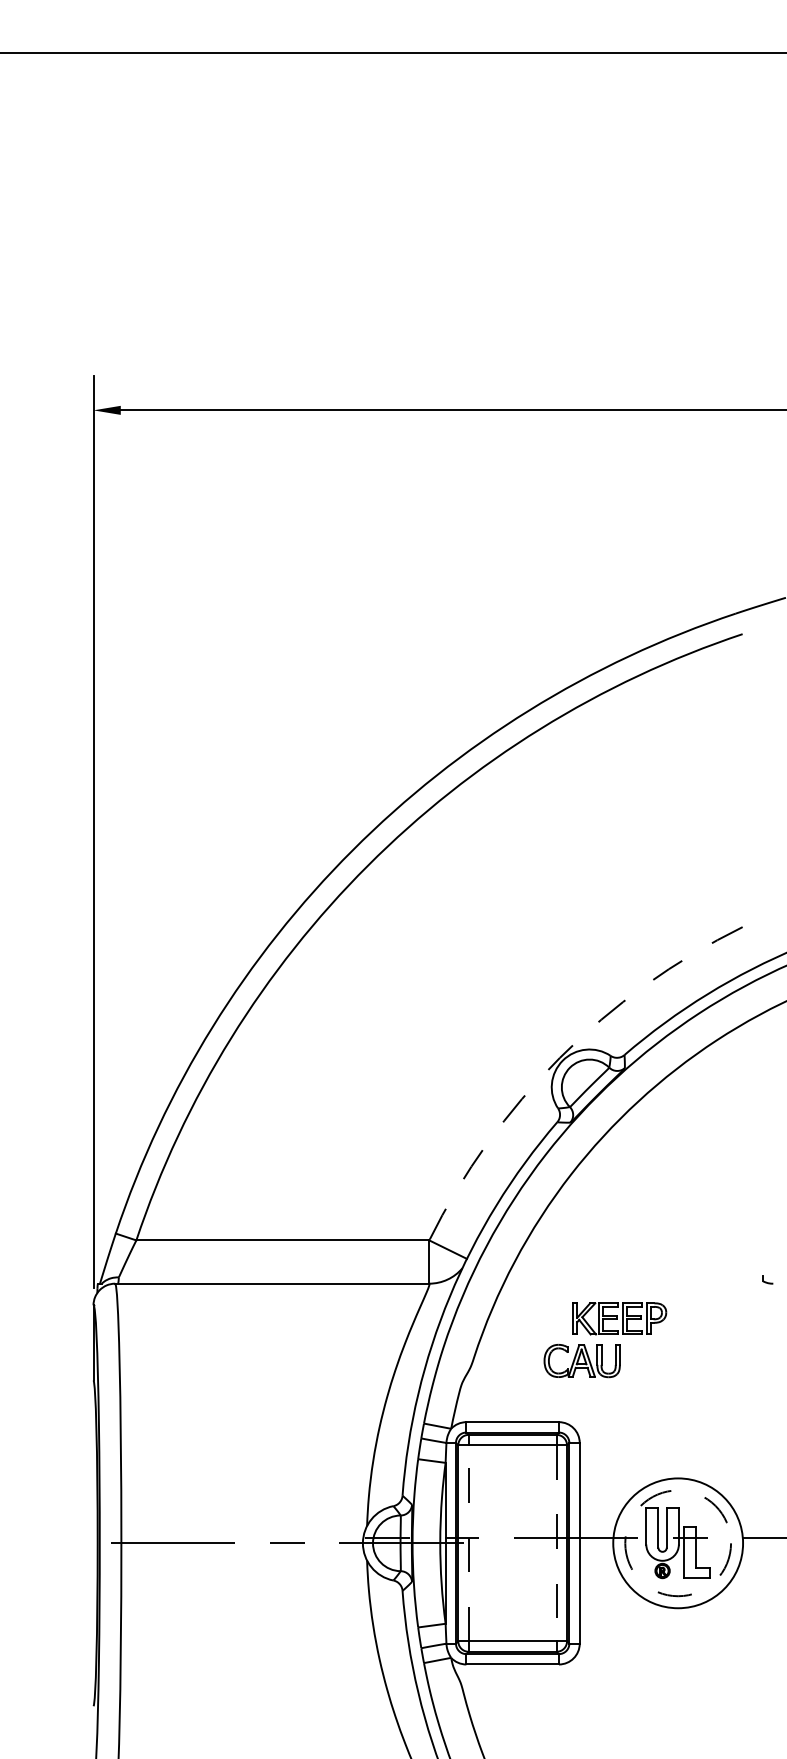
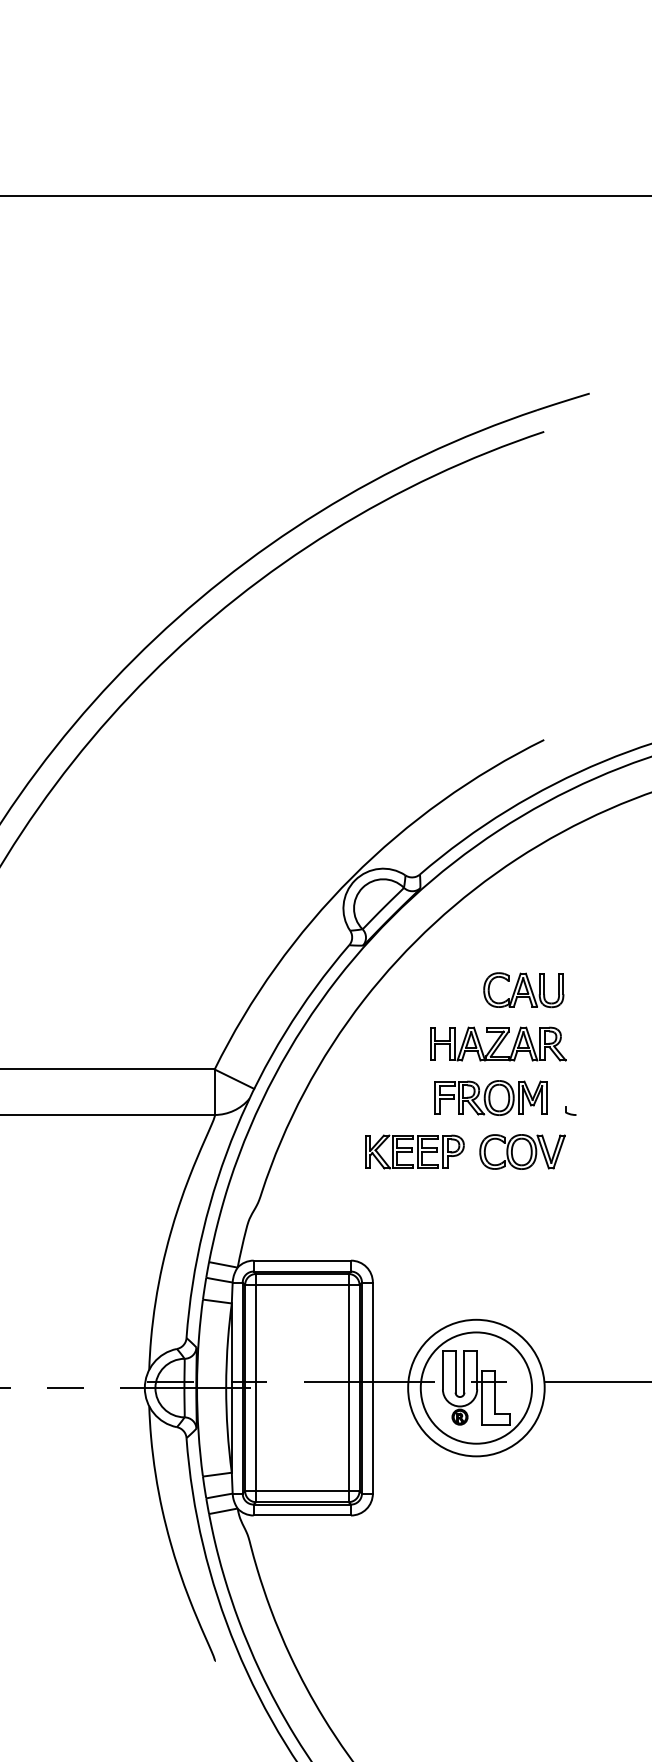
arc: (560, 1057) -> (352, 877), dashed -> solid
part: (699, 1215) -> (498, 1043), added
part: (691, 1267) -> (490, 1097), added
part: (721, 1318) -> (521, 1151), added
part: (581, 1361) -> (523, 990), moved
line: (468, 1542) -> (255, 1387), dashed -> solid
line: (556, 1543) -> (348, 1388), dashed -> solid
circle: (678, 1543) -> (476, 1388), dashed -> solid

